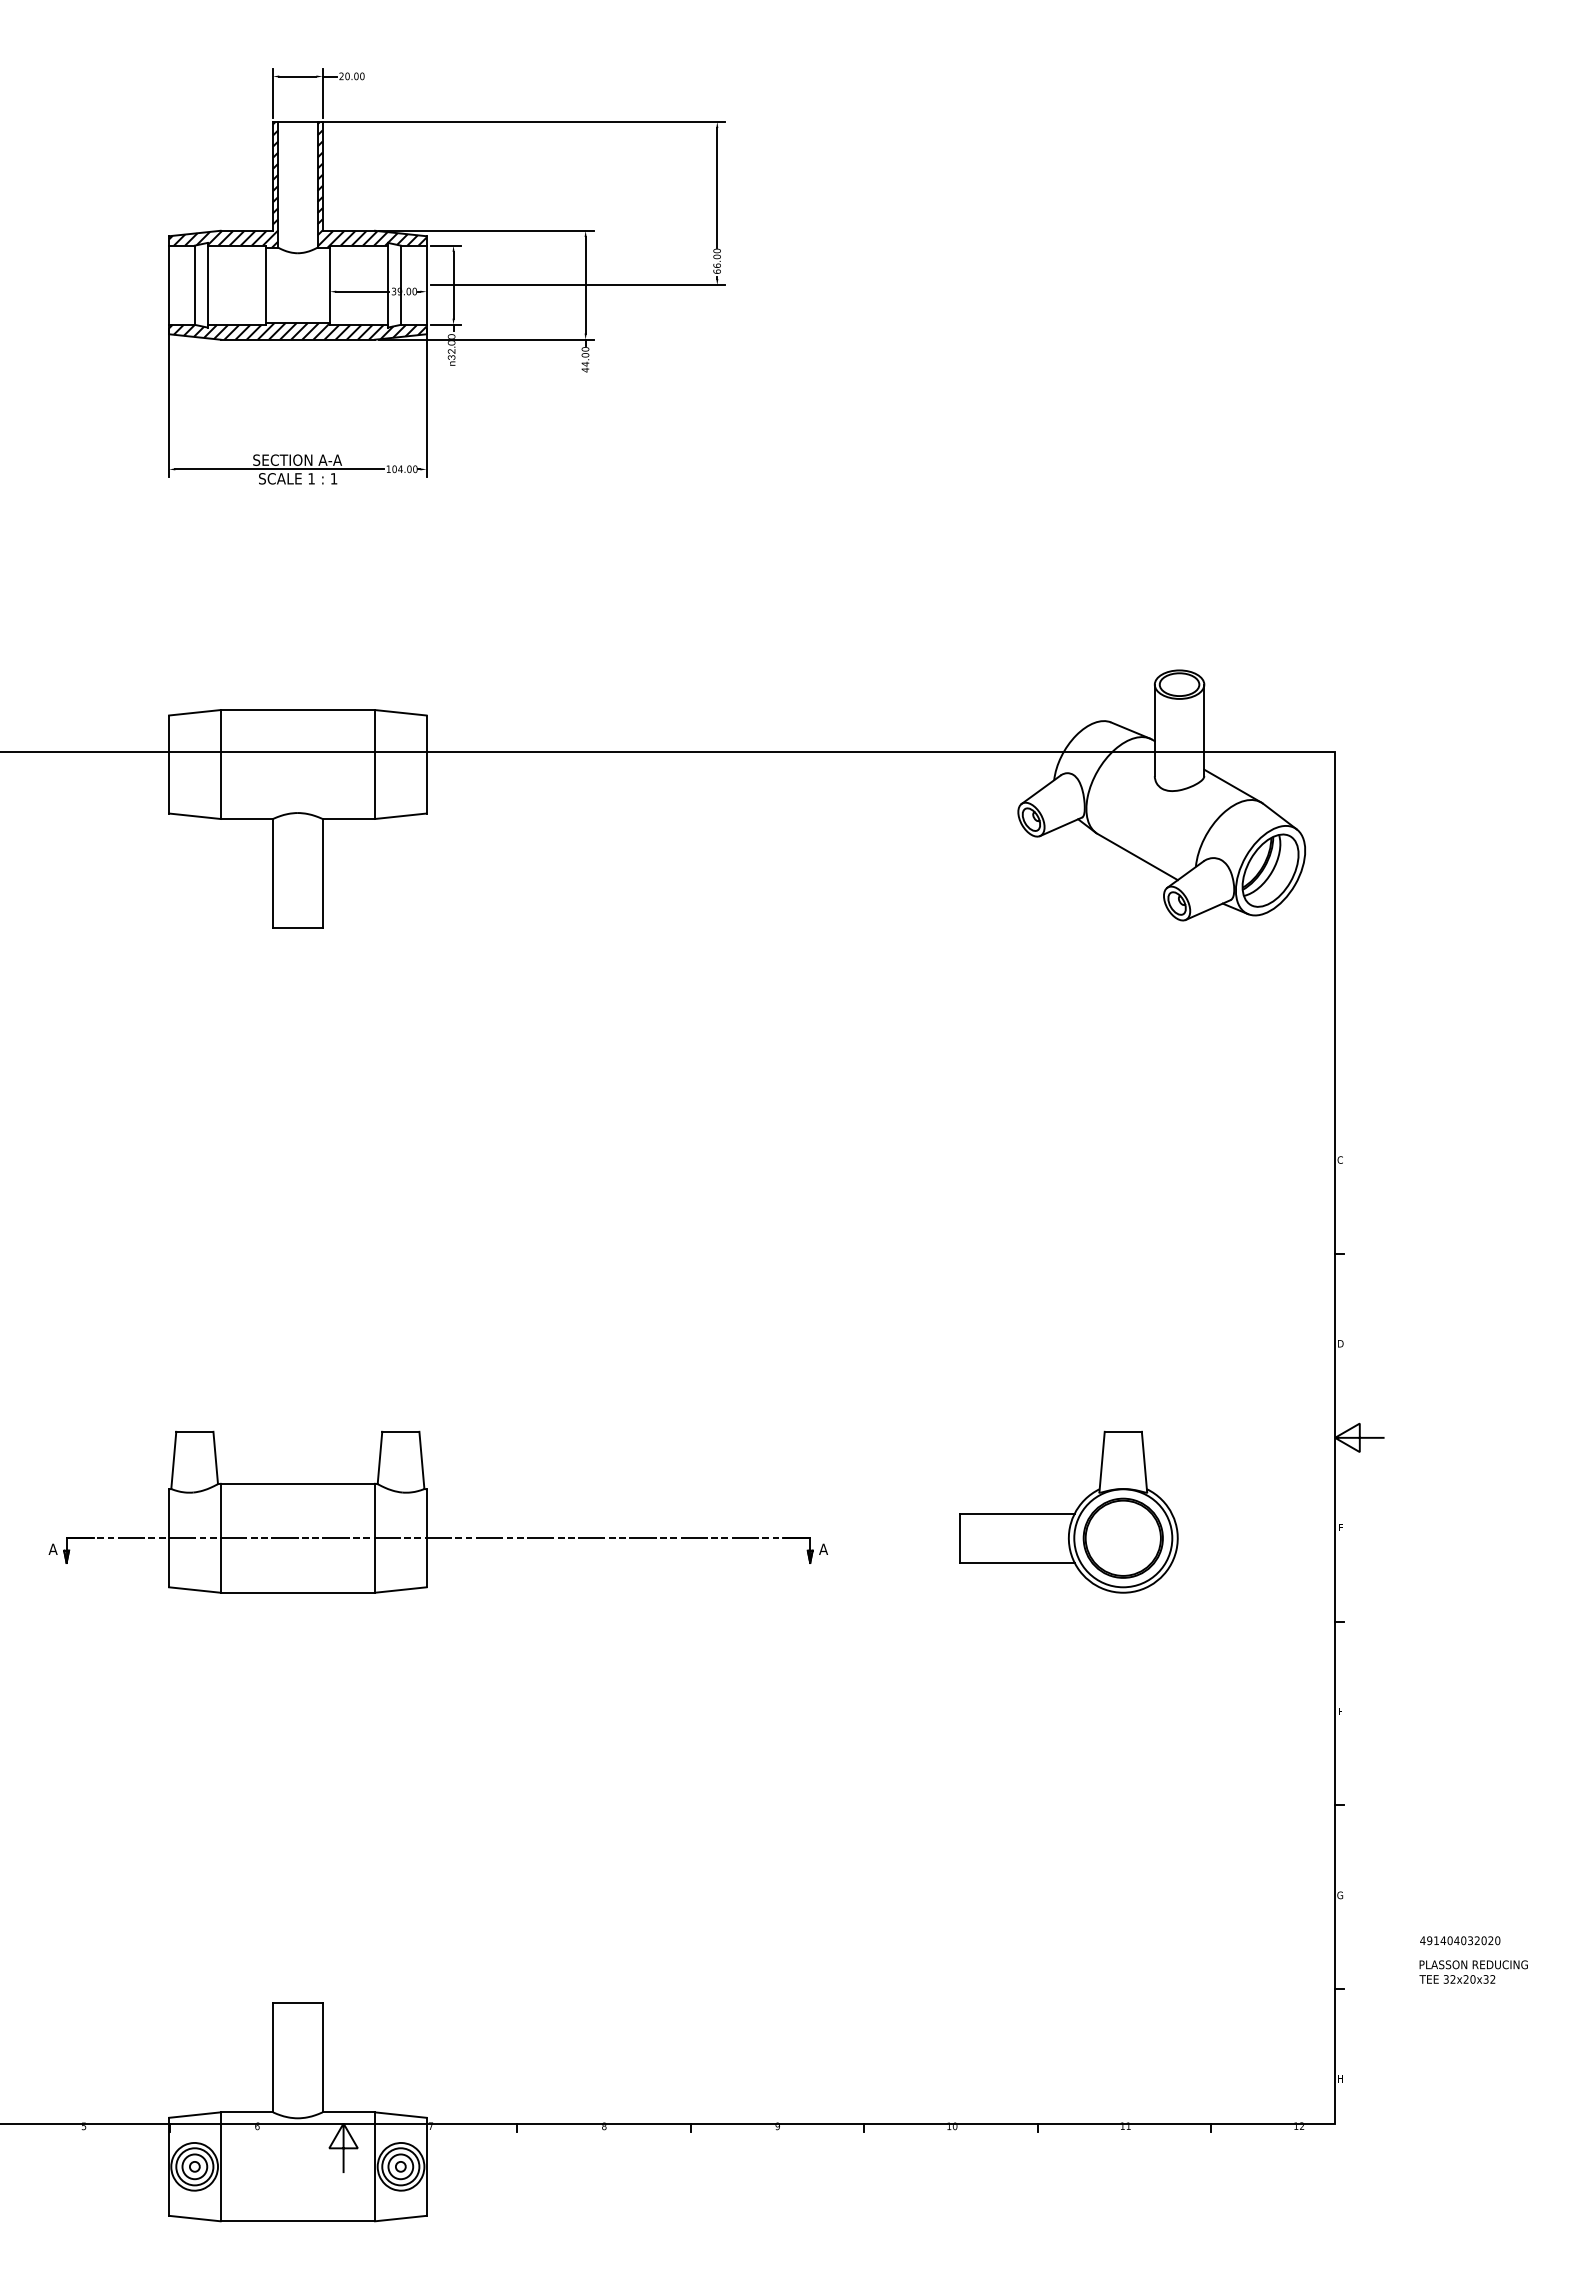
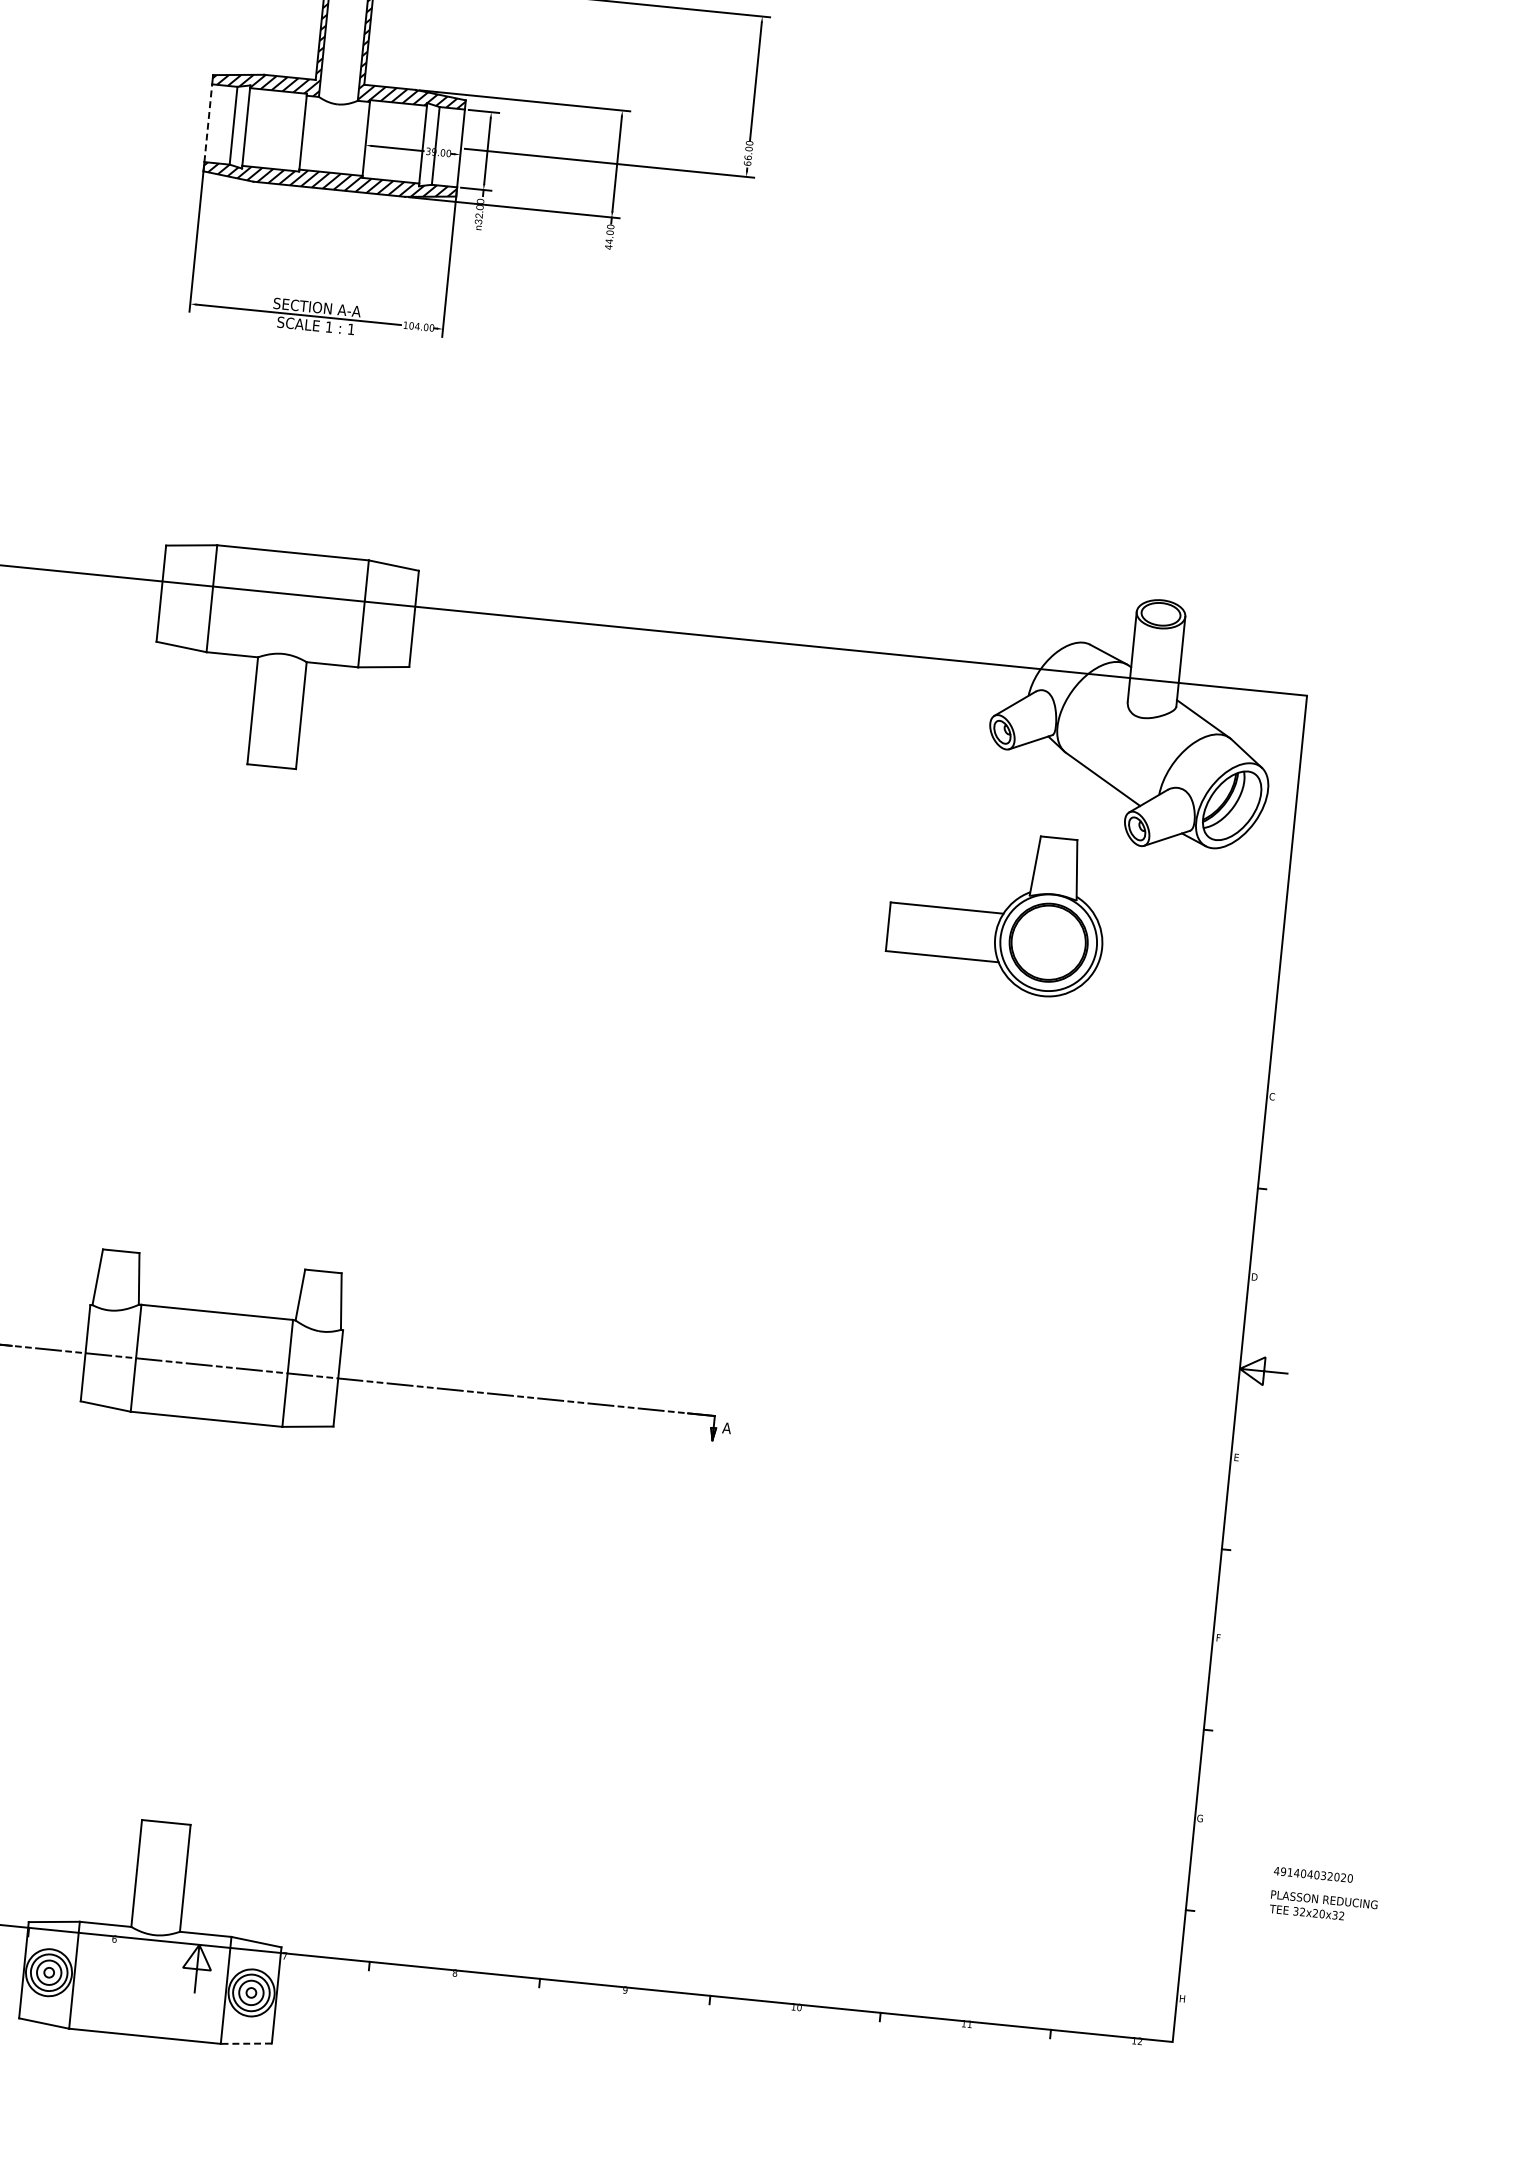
line: (169, 285) -> (208, 123), solid -> dashed
part: (1068, 1511) -> (997, 911), moved
line: (400, 2218) -> (246, 2043), solid -> dashed

